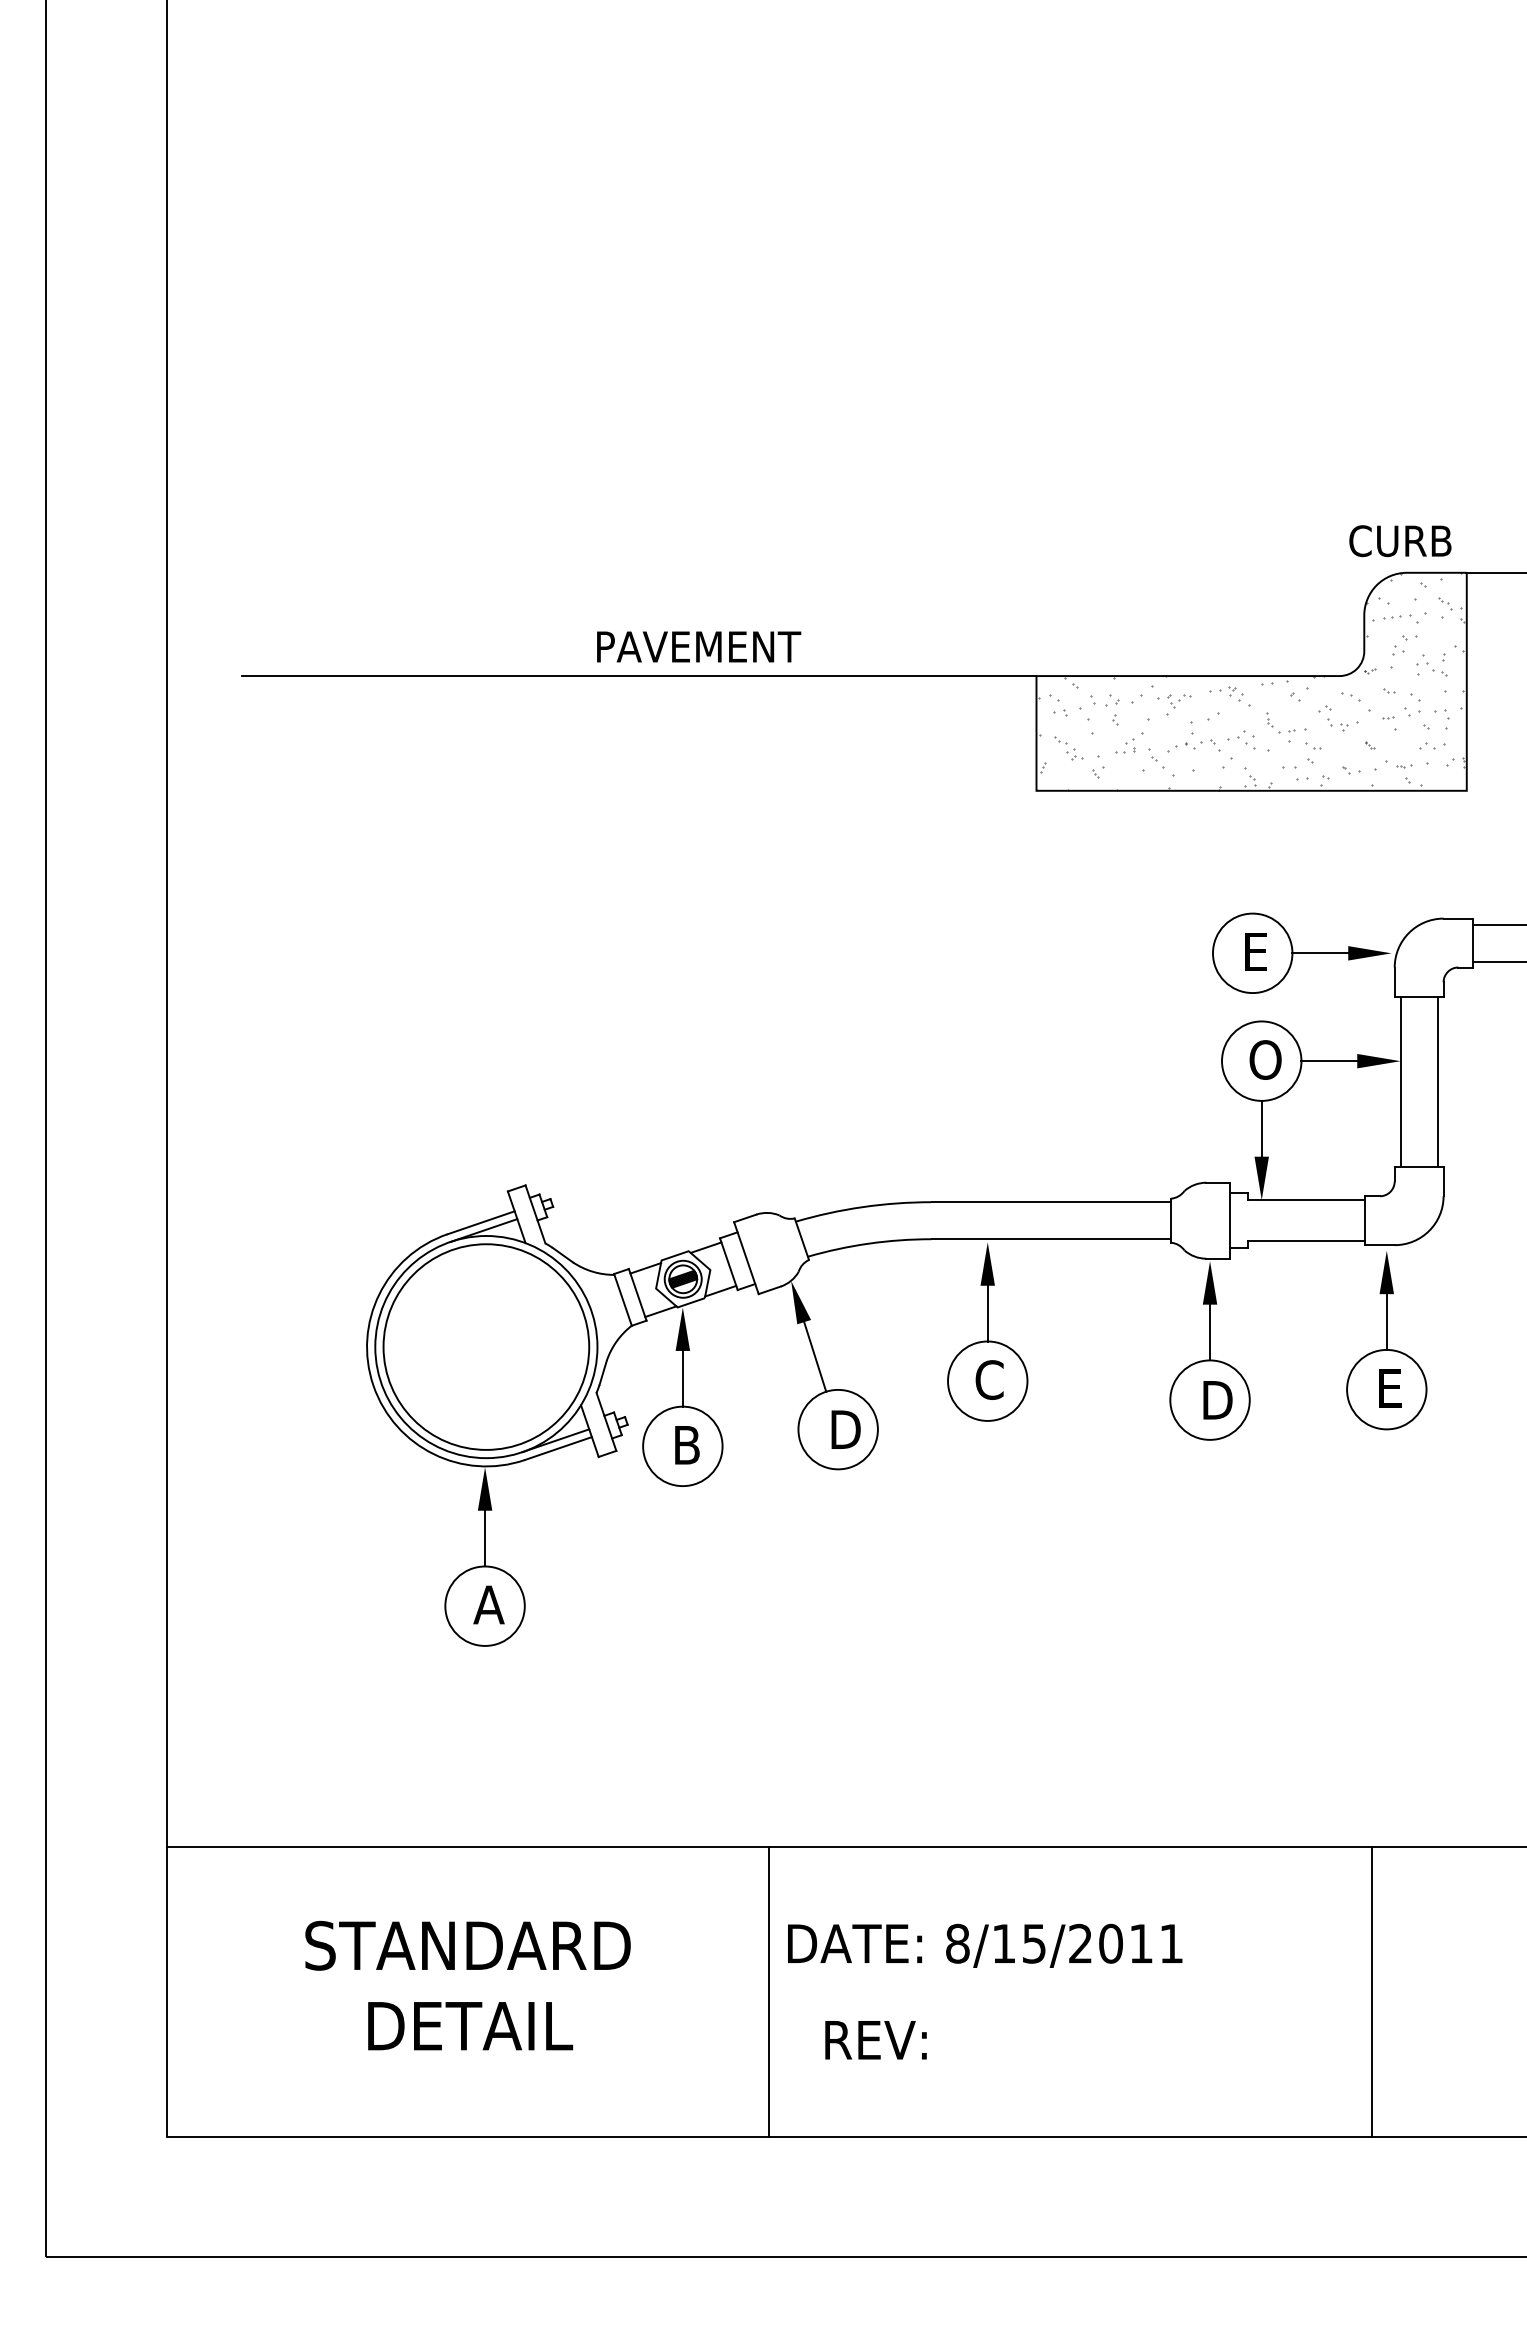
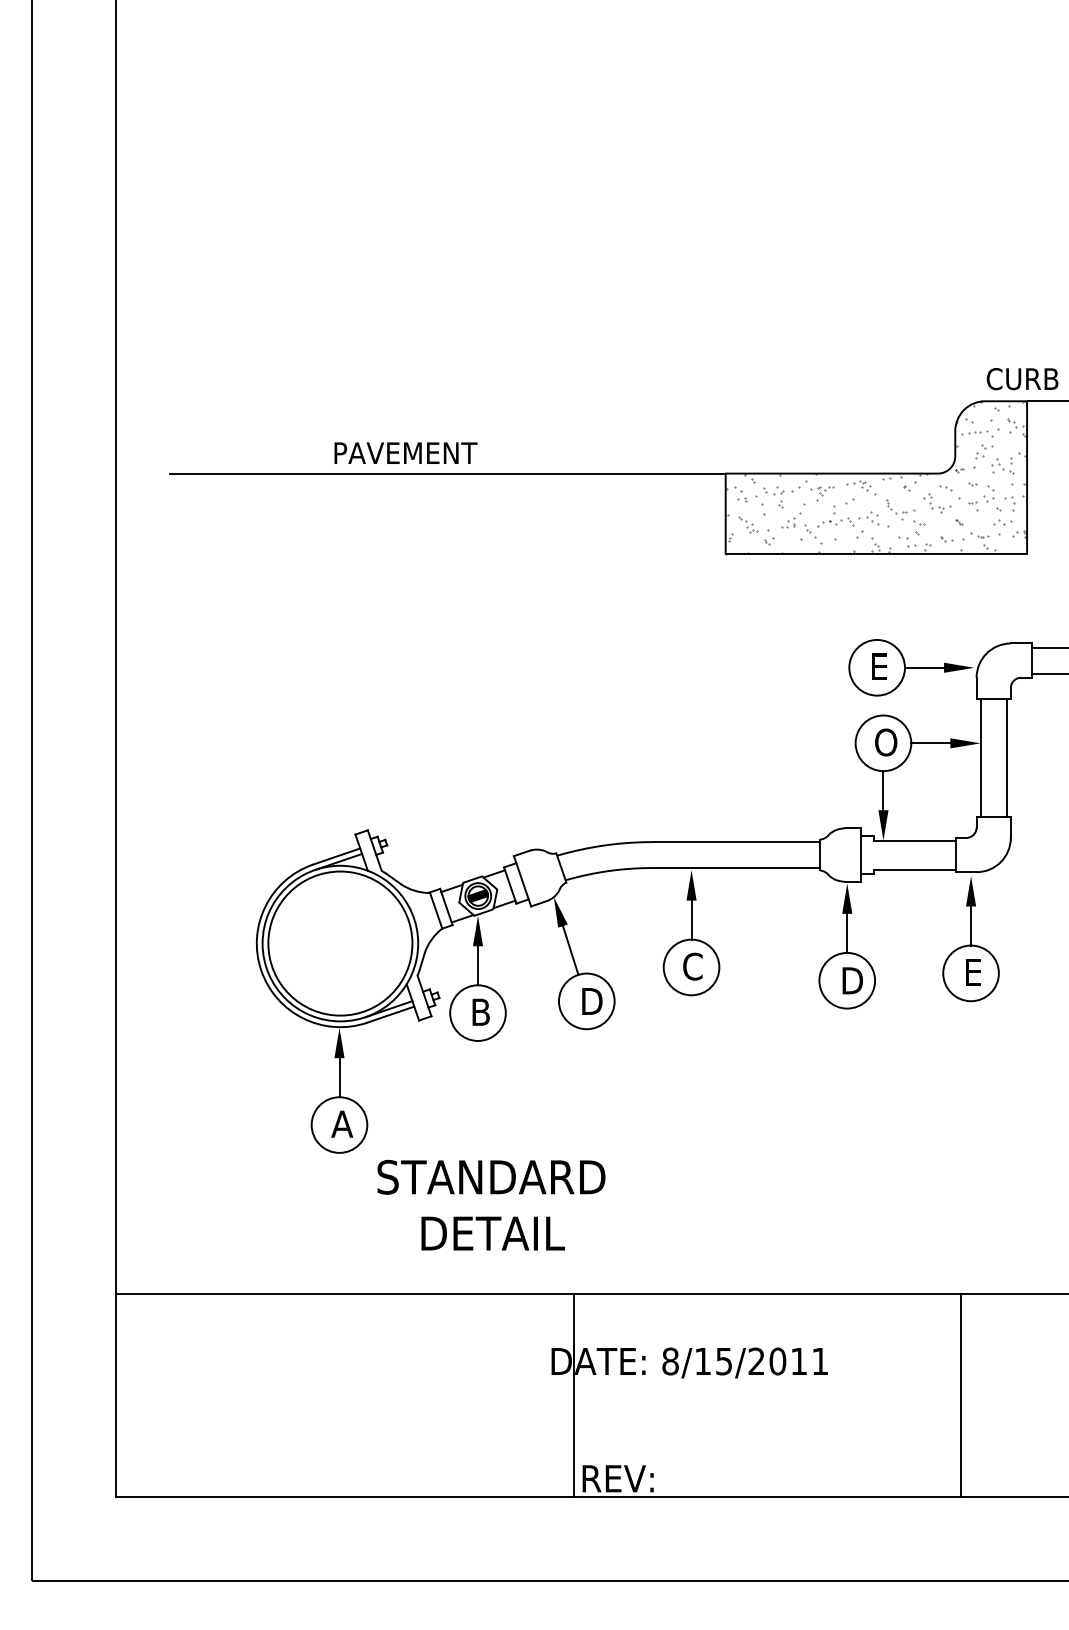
text: (1400, 541) -> (1022, 379), moved
text: (699, 646) -> (406, 452), moved
text: (467, 1985) -> (491, 1205), moved
line: (769, 1991) -> (573, 1394), moved
text: (875, 2040) -> (617, 1478), moved

